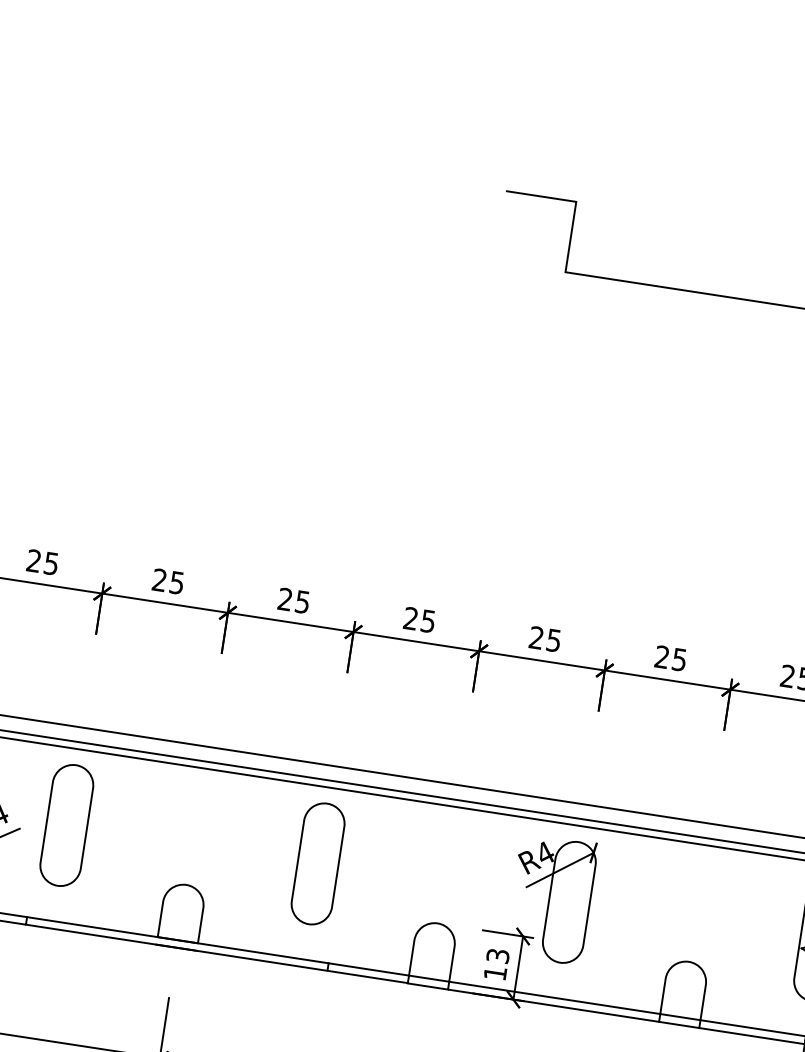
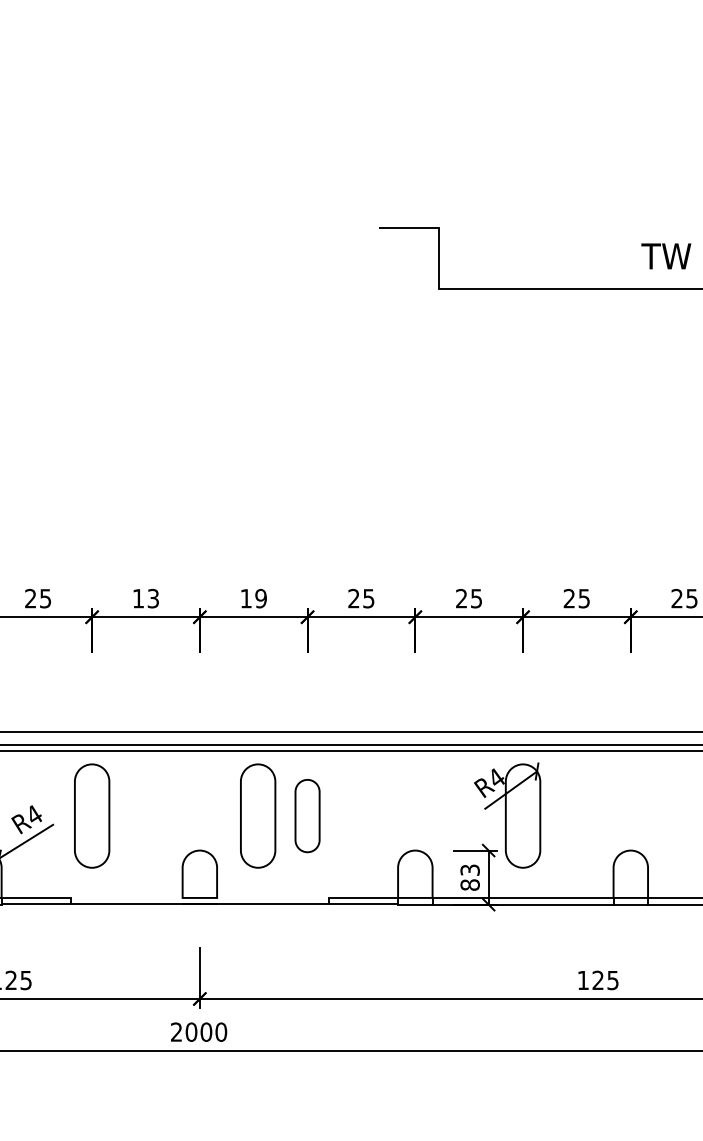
text: (167, 581) -> (145, 598), 25 -> 13
text: (293, 600) -> (253, 598), 25 -> 19
part: (260, 854) -> (258, 815), added
part: (318, 863) -> (307, 815), size x0.7
line: (177, 939) -> (199, 897), removed
text: (494, 972) -> (469, 884), 13 -> 83

